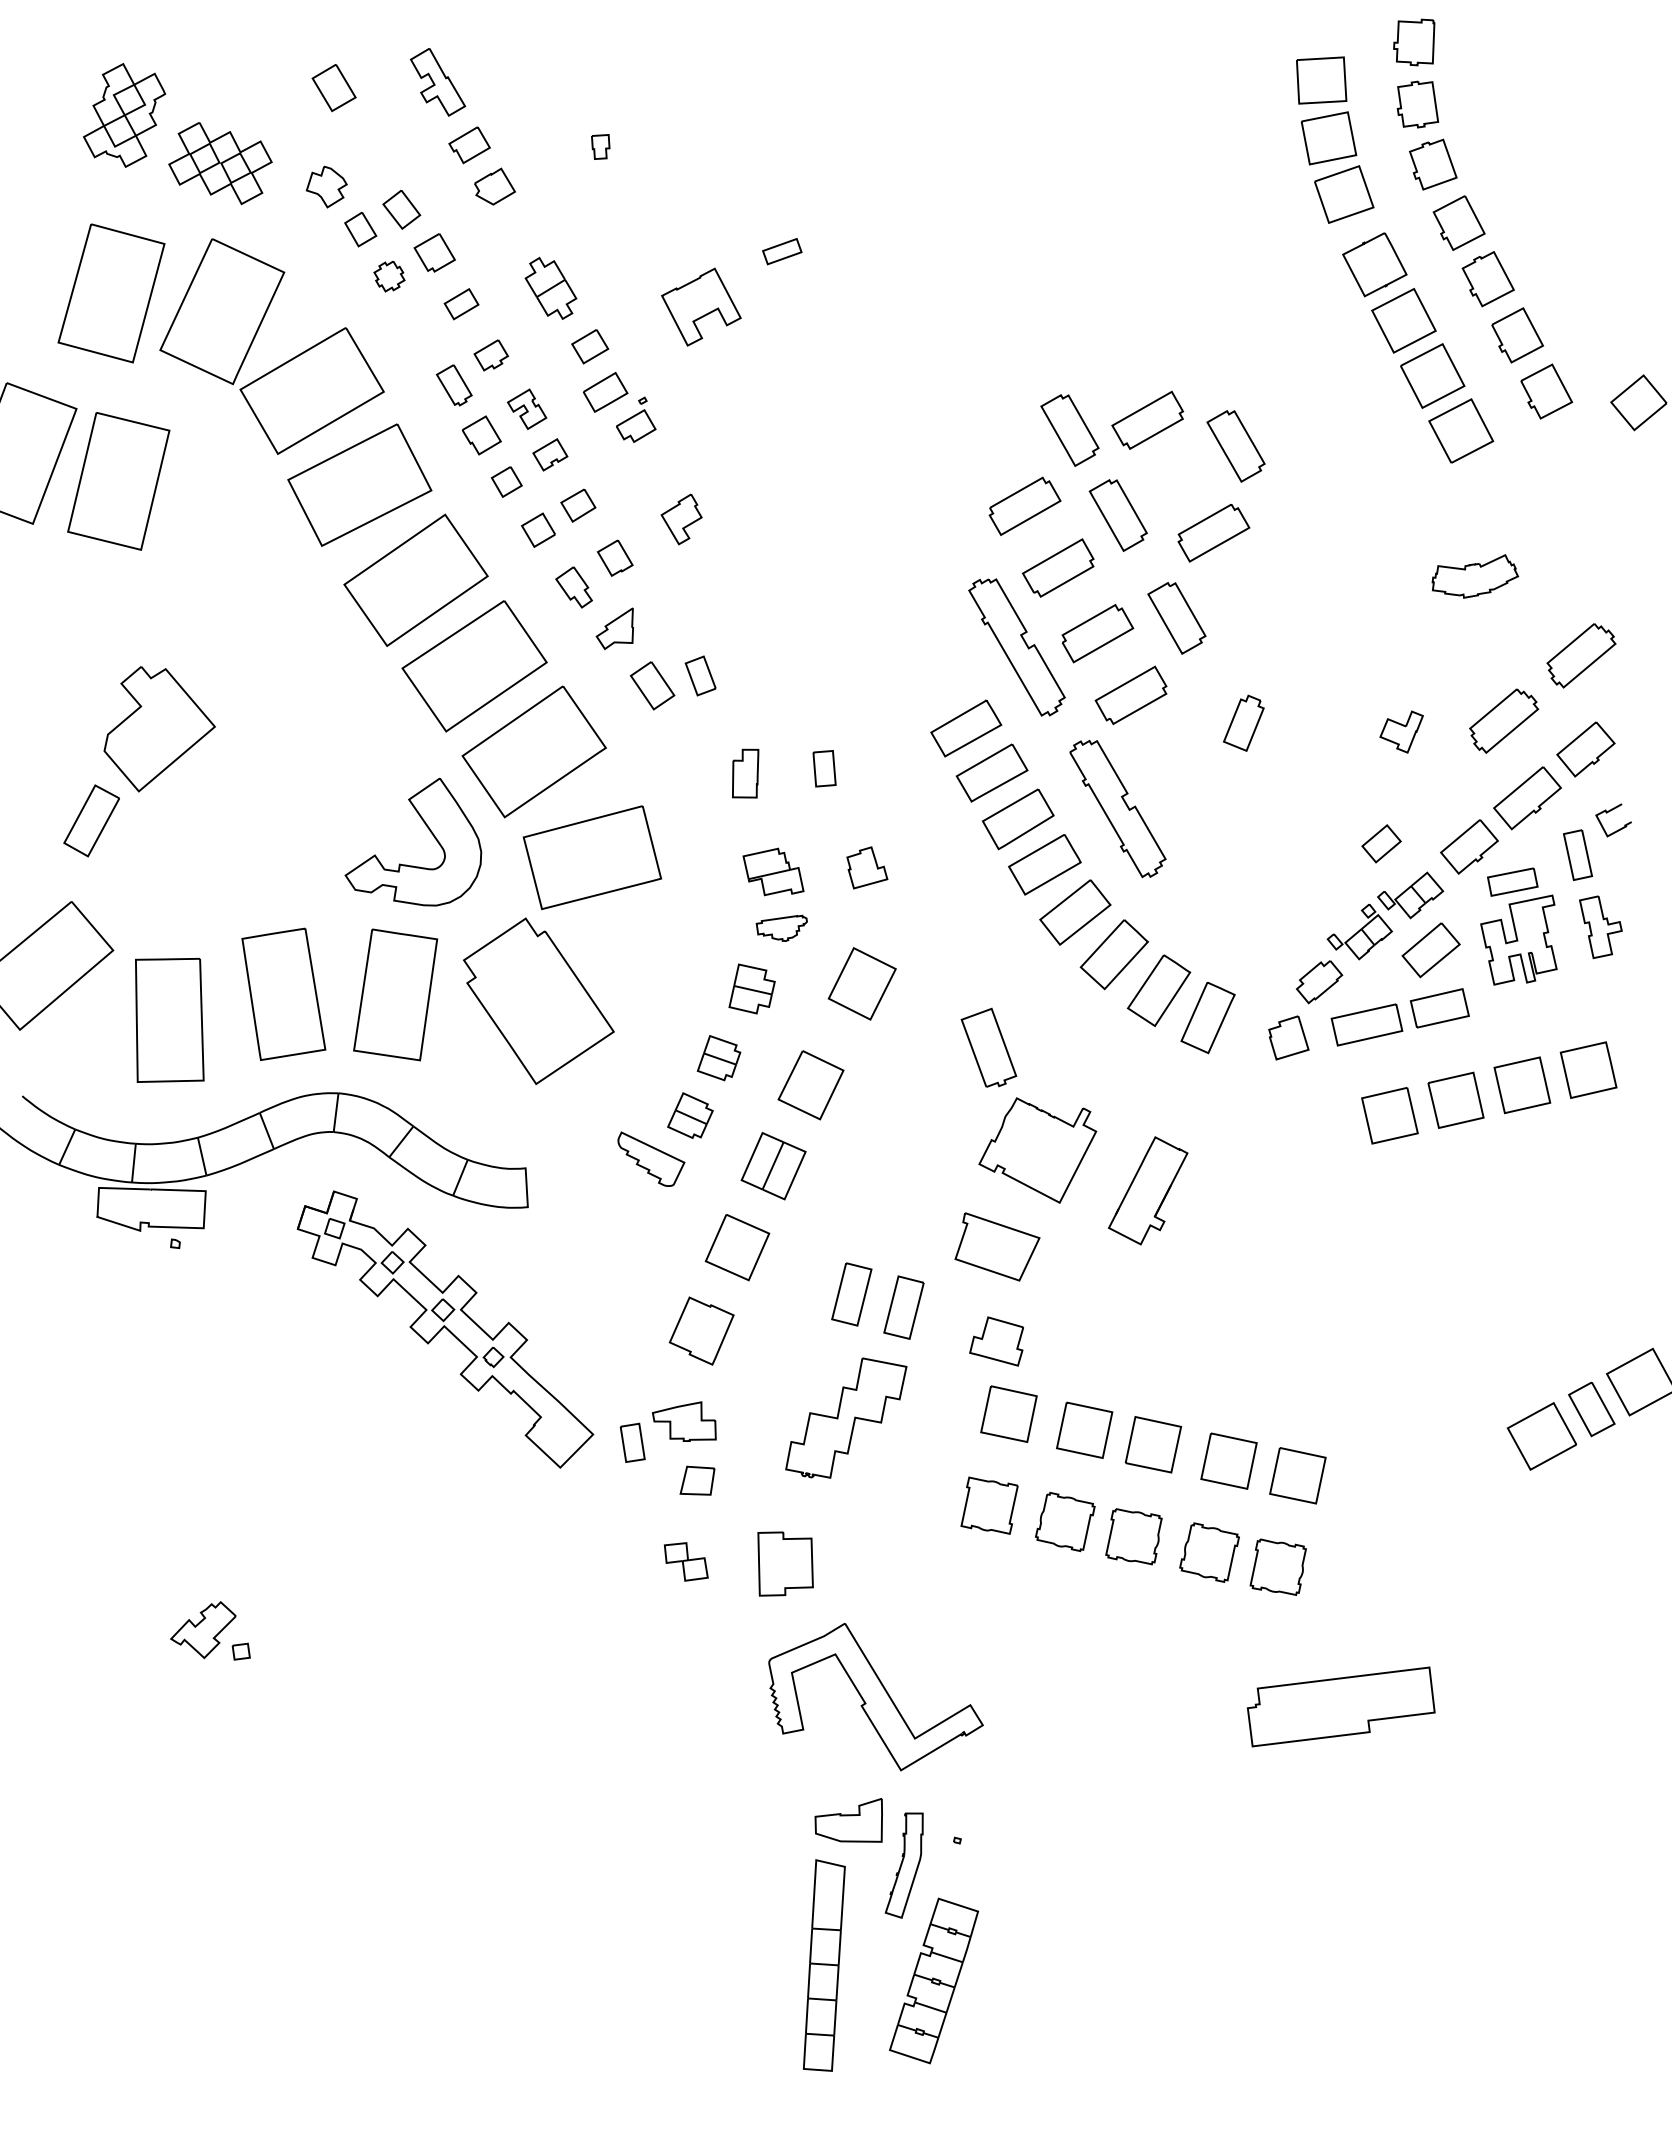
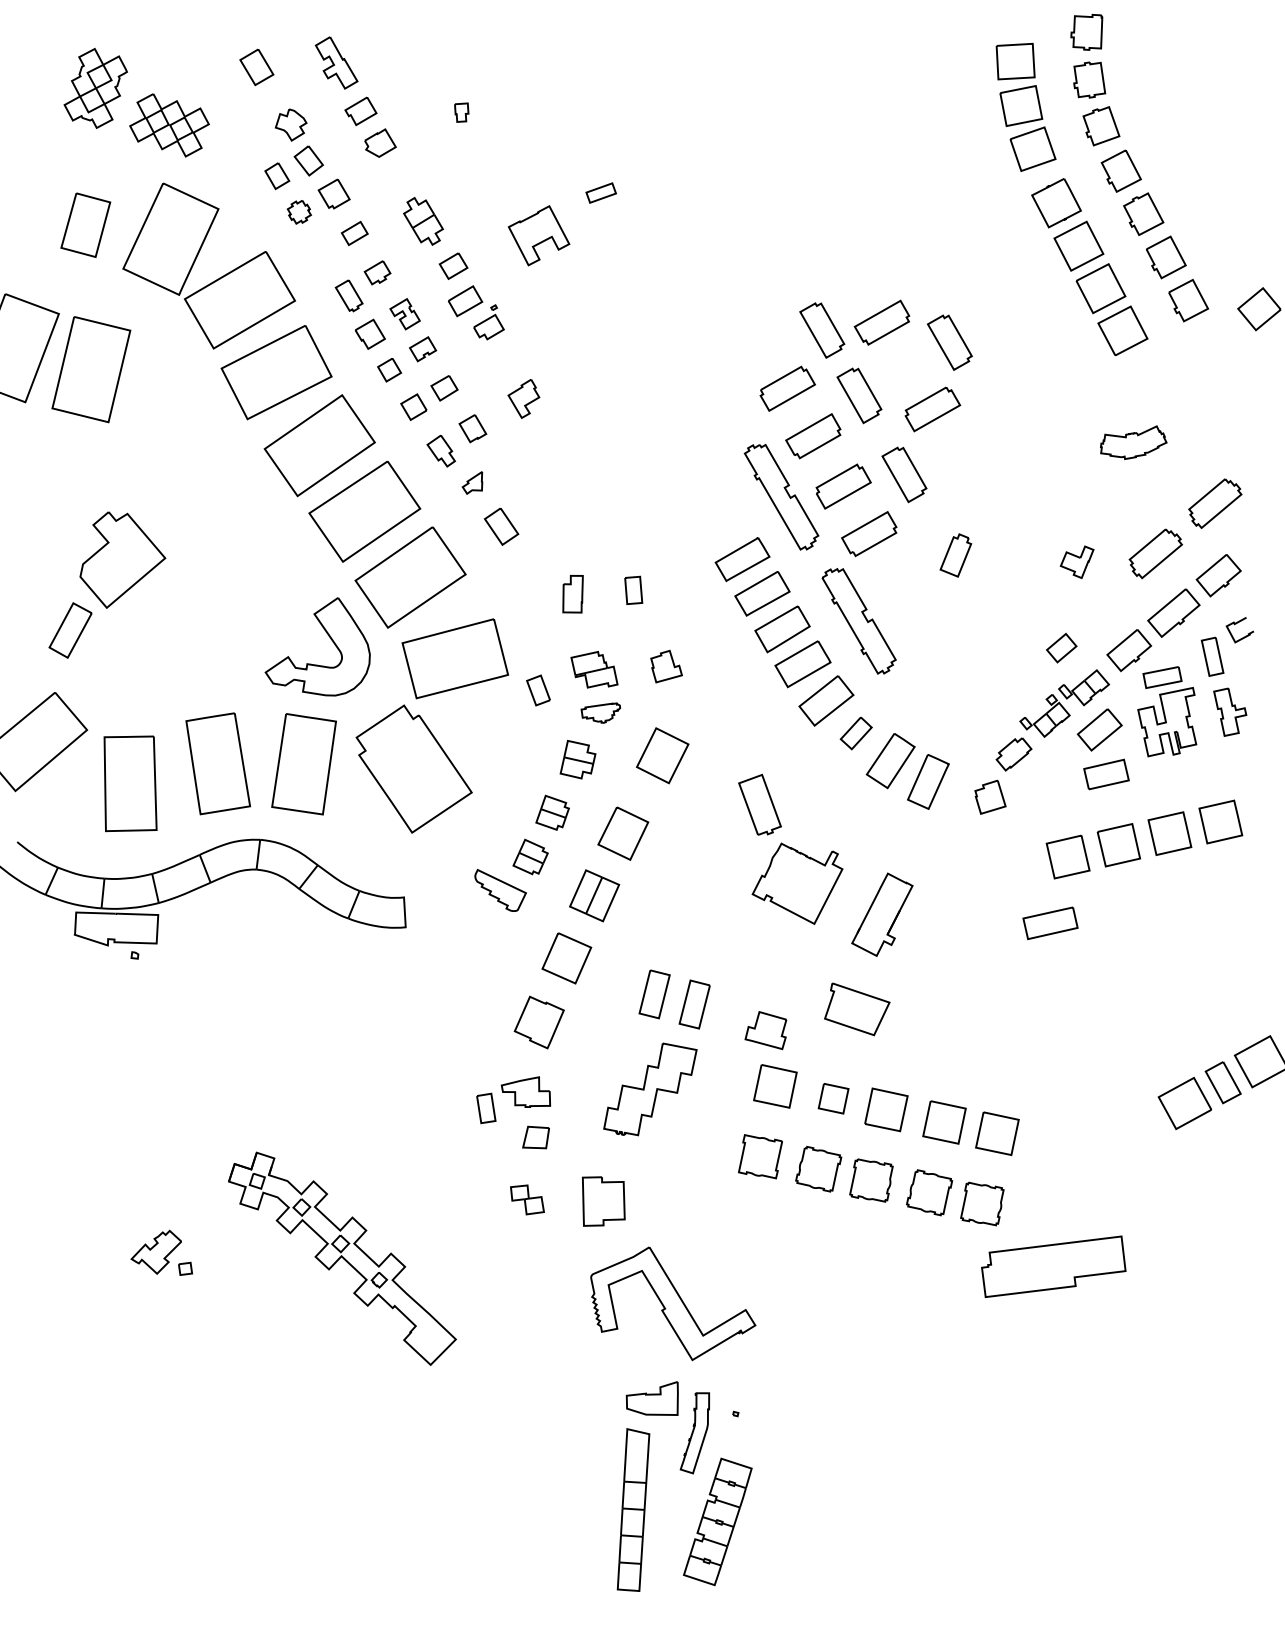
part: (326, 186) -> (290, 124), moved
part: (111, 293) -> (85, 225), size x0.6
part: (614, 628) -> (472, 482), size x0.7
part: (700, 675) -> (538, 690), moved
part: (1113, 954) -> (855, 733), size x0.6
part: (1366, 1024) -> (1050, 922), moved
part: (997, 1246) -> (857, 1009), moved
part: (445, 1329) -> (342, 1258), moved
part: (1084, 1429) -> (833, 1098), size x0.7
part: (1340, 1706) -> (1053, 1266), moved

